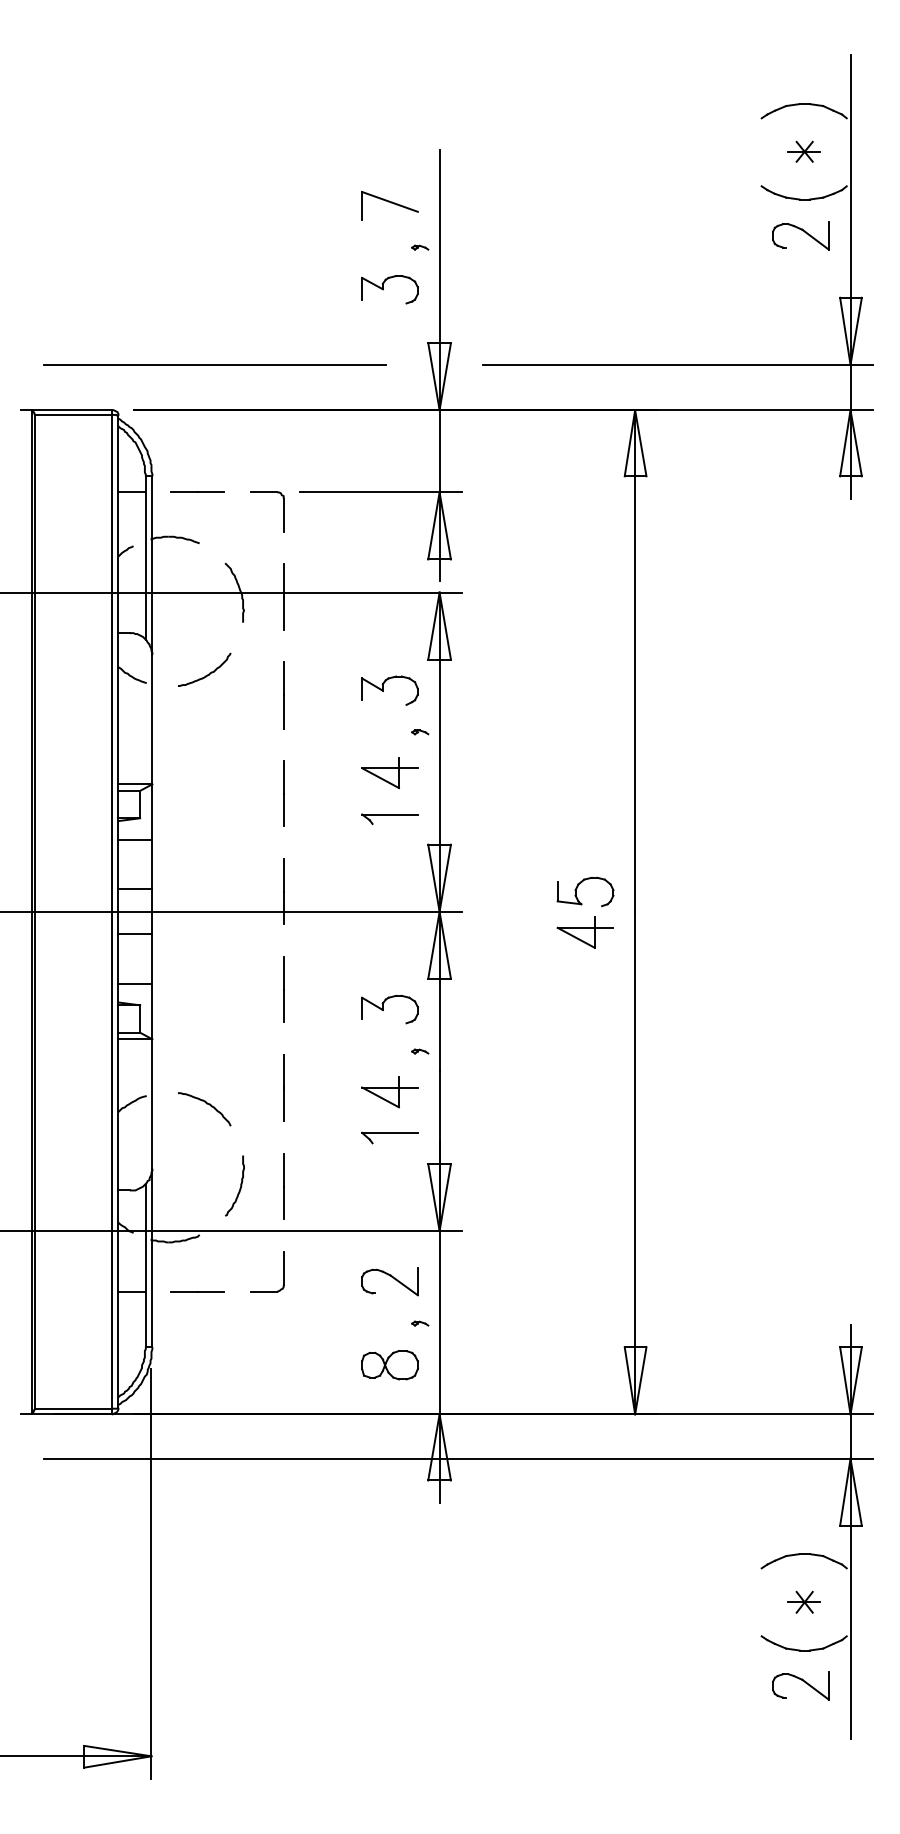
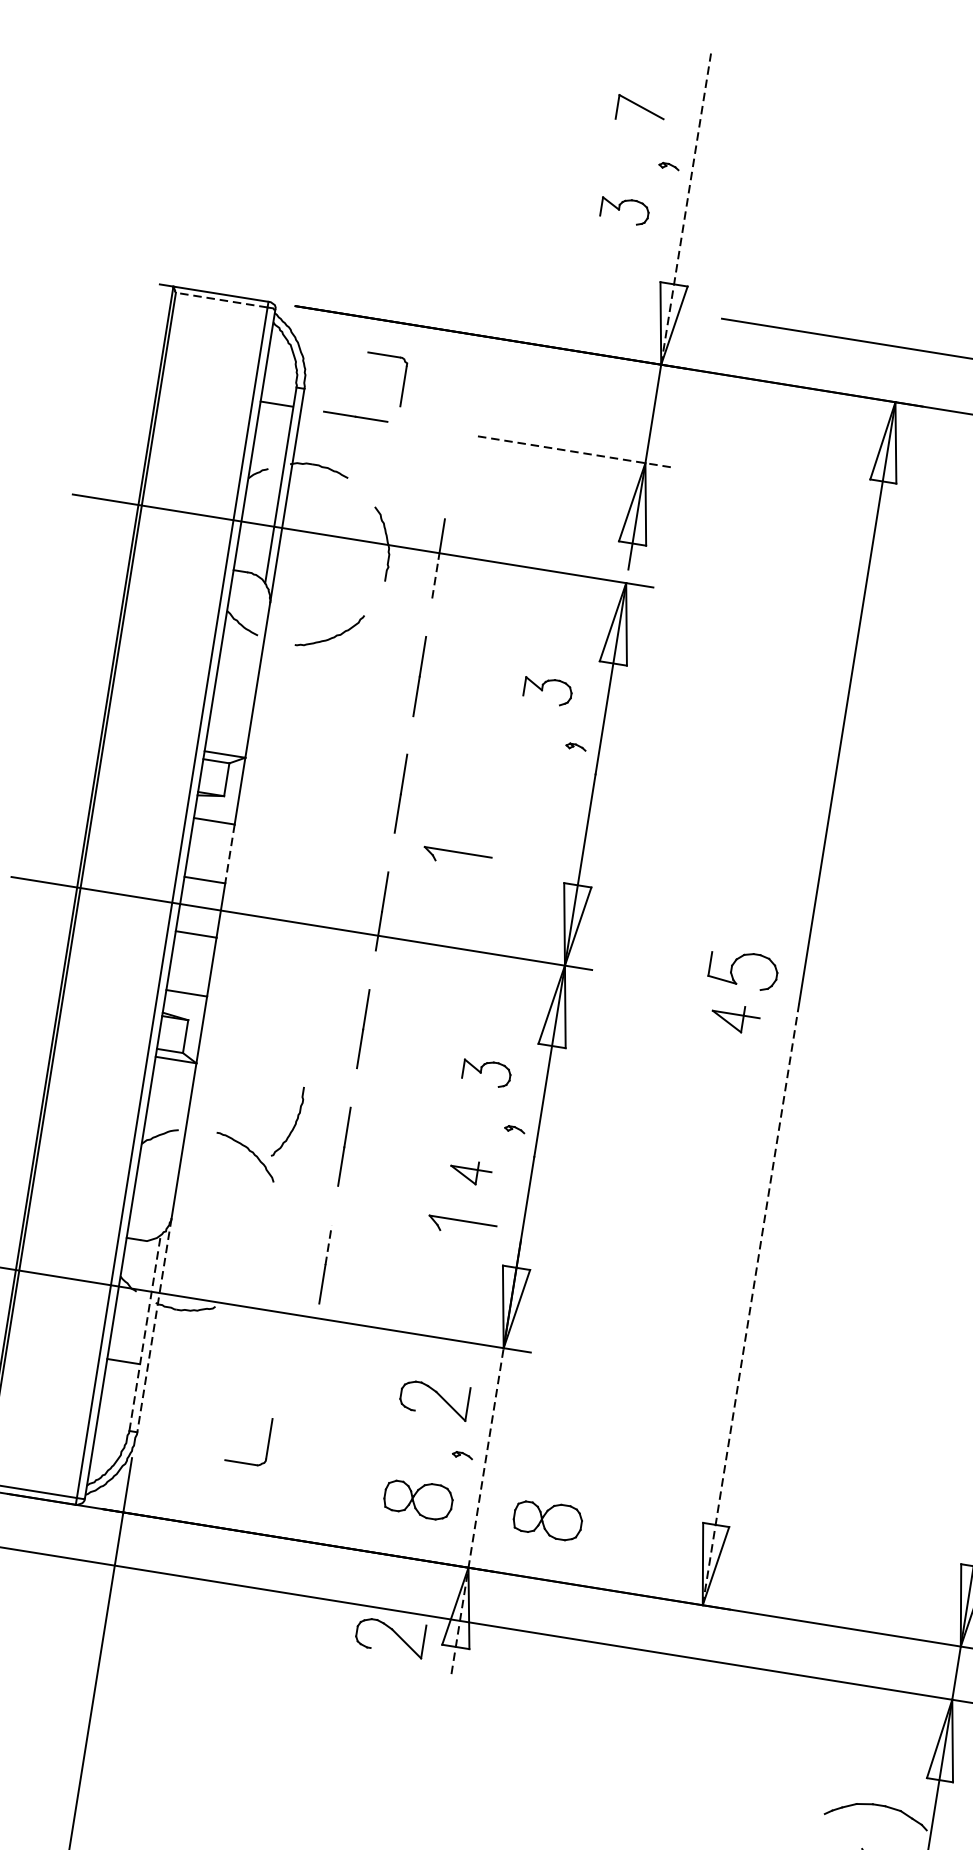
part: (389, 205) -> (640, 109), size x0.7
line: (439, 280) -> (685, 209), solid -> dashed
part: (389, 289) -> (624, 210), size x0.7
line: (214, 364) -> (400, 266), removed
line: (73, 414) -> (221, 299), solid -> dashed
line: (381, 492) -> (575, 452), solid -> dashed
part: (283, 511) -> (404, 381), moved
line: (283, 613) -> (435, 578), solid -> dashed
part: (389, 690) -> (547, 690), size x0.7
part: (389, 773) -> (531, 790), removed
part: (389, 818) -> (456, 857), moved
line: (152, 864) -> (230, 853), solid -> dashed
part: (584, 932) -> (734, 1018), size x0.7
part: (389, 1009) -> (486, 1073), size x0.7
part: (389, 1092) -> (470, 1172), size x0.6
line: (635, 1162) -> (751, 1303), solid -> dashed
line: (283, 1170) -> (328, 1245), solid -> dashed
curve: (239, 1188) -> (293, 1125), moved
line: (152, 1258) -> (154, 1325), solid -> dashed
line: (145, 1265) -> (144, 1332), solid -> dashed
part: (283, 1271) -> (268, 1442), moved
line: (197, 1291) -> (202, 1374), removed
part: (497, 1365) -> (547, 1520), added
line: (439, 1366) -> (477, 1510), solid -> dashed
part: (384, 1480) -> (389, 1636), added

